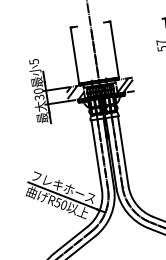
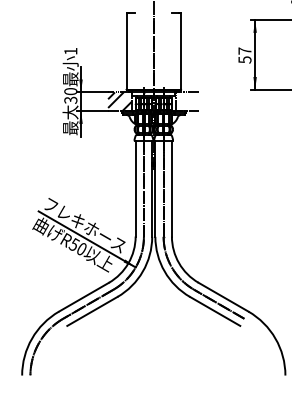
text: (33, 61) -> (70, 51), 5 -> 1
hatch: (124, 85) -> (187, 101), removed

